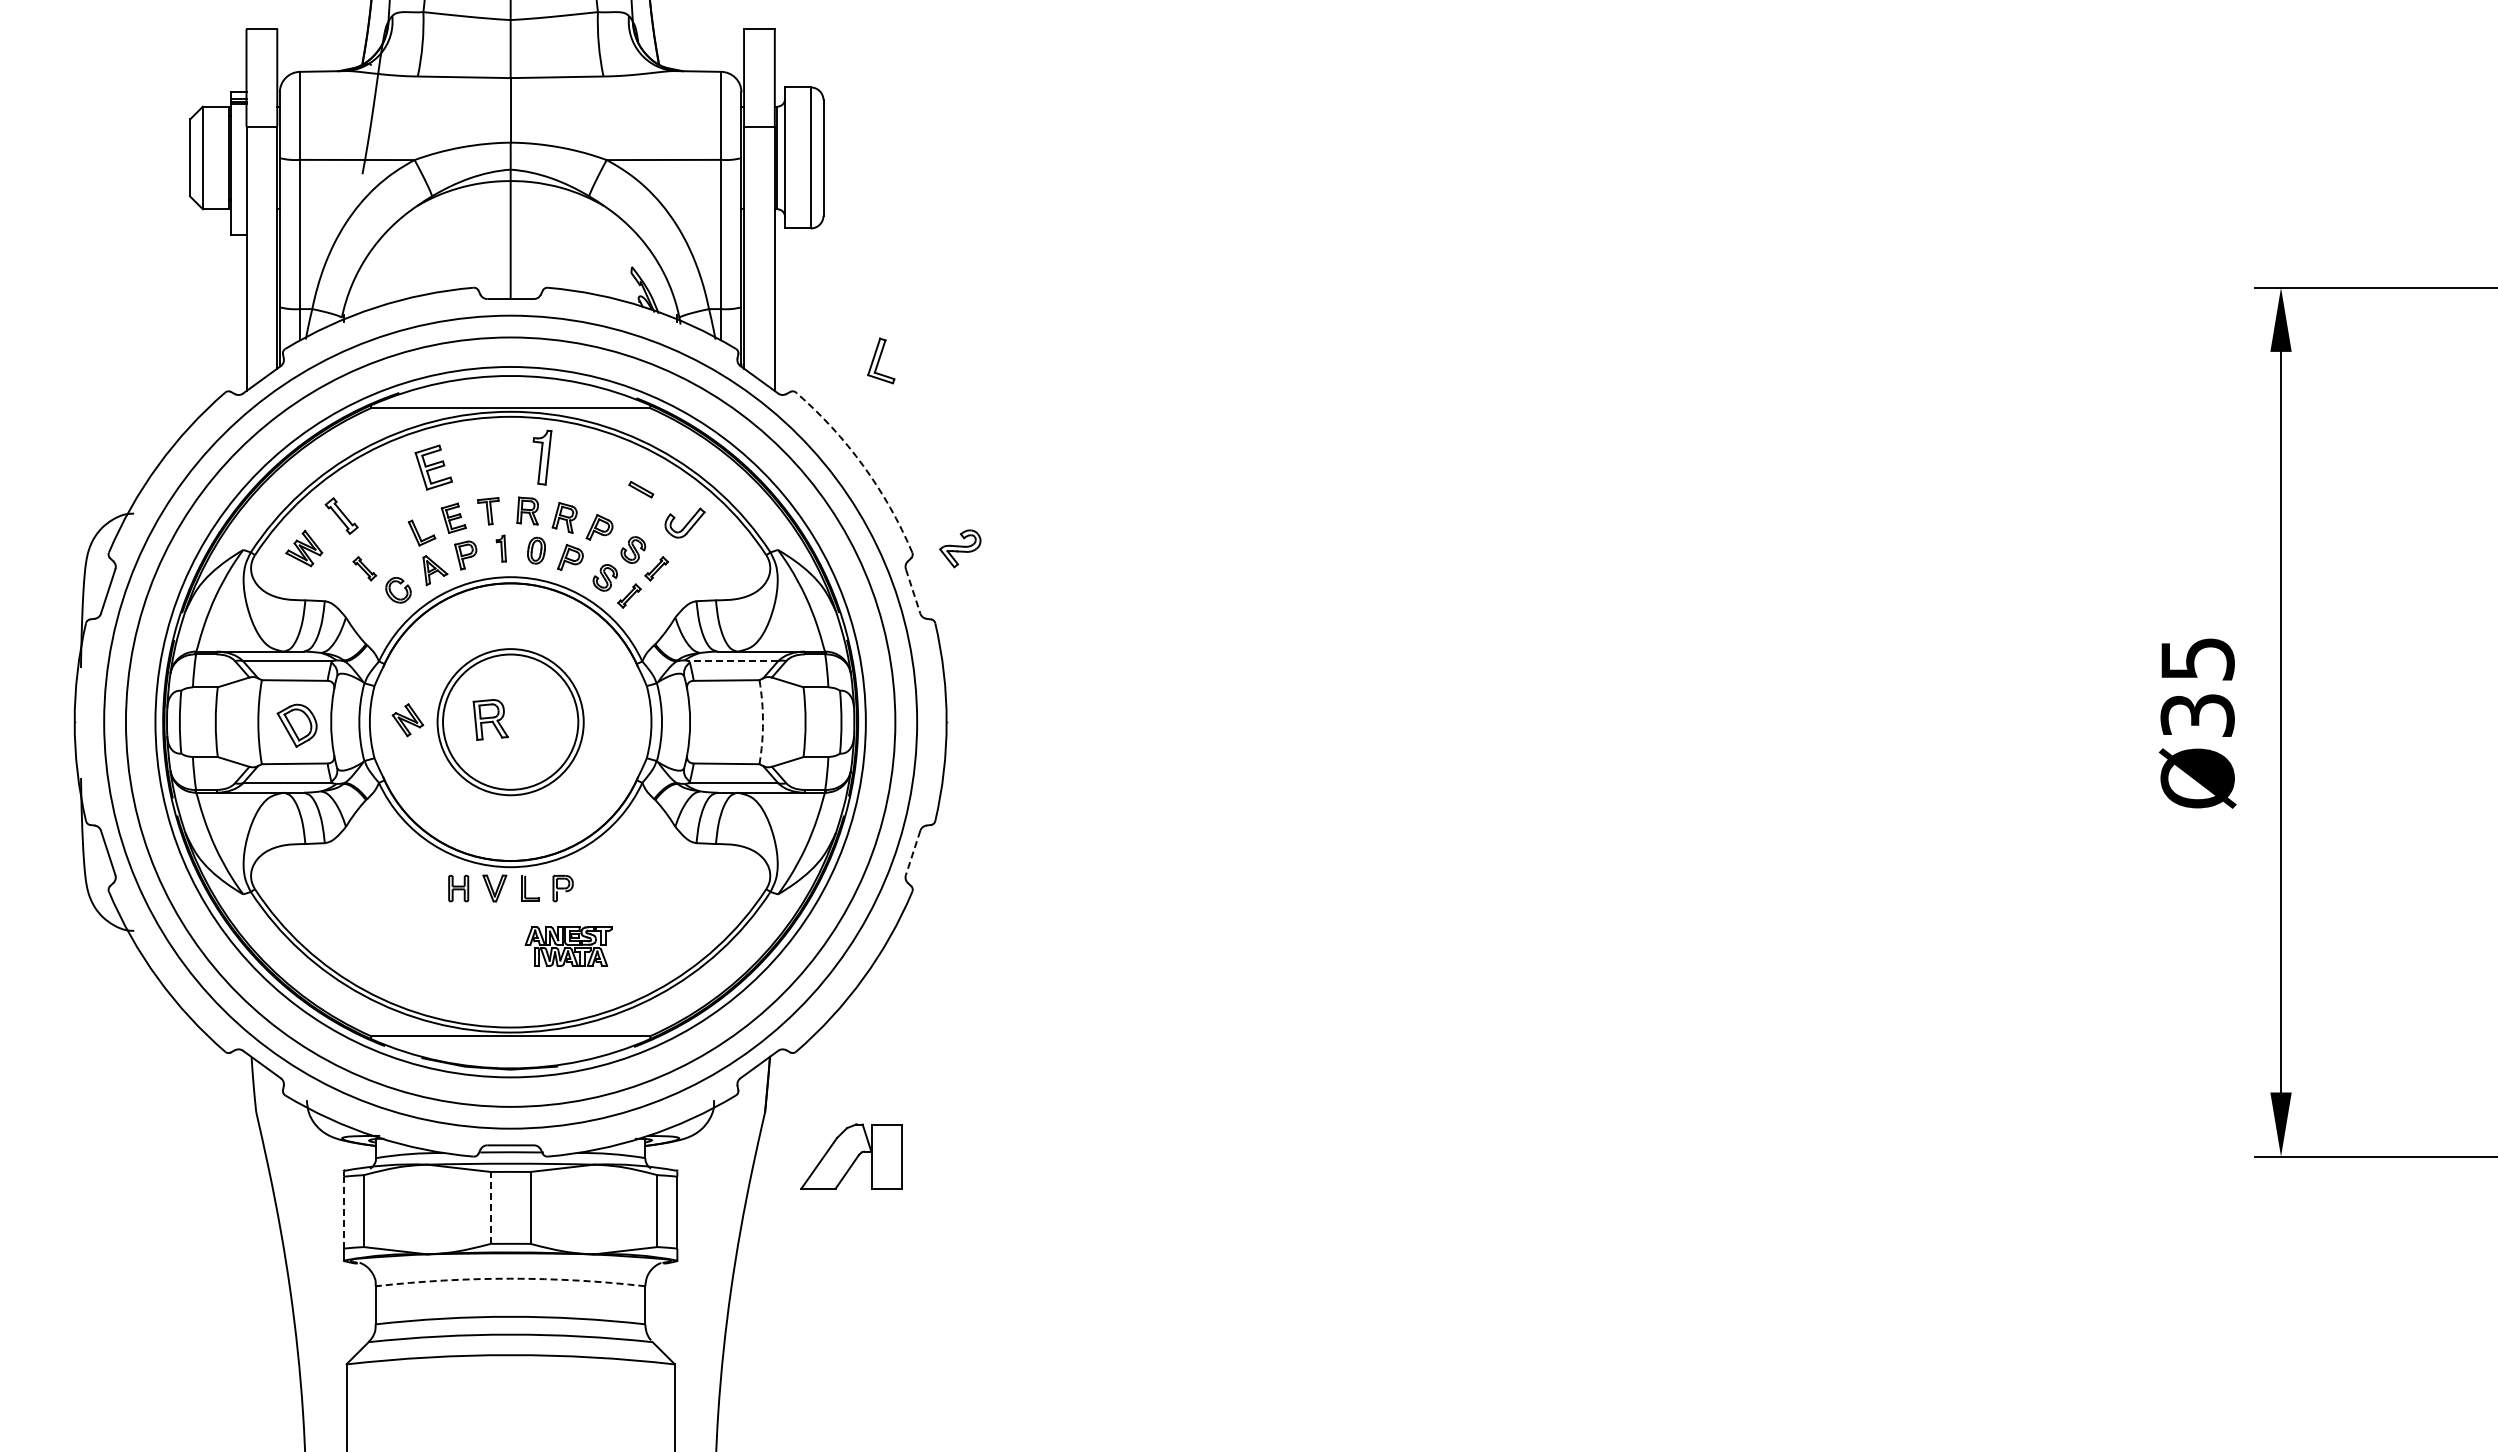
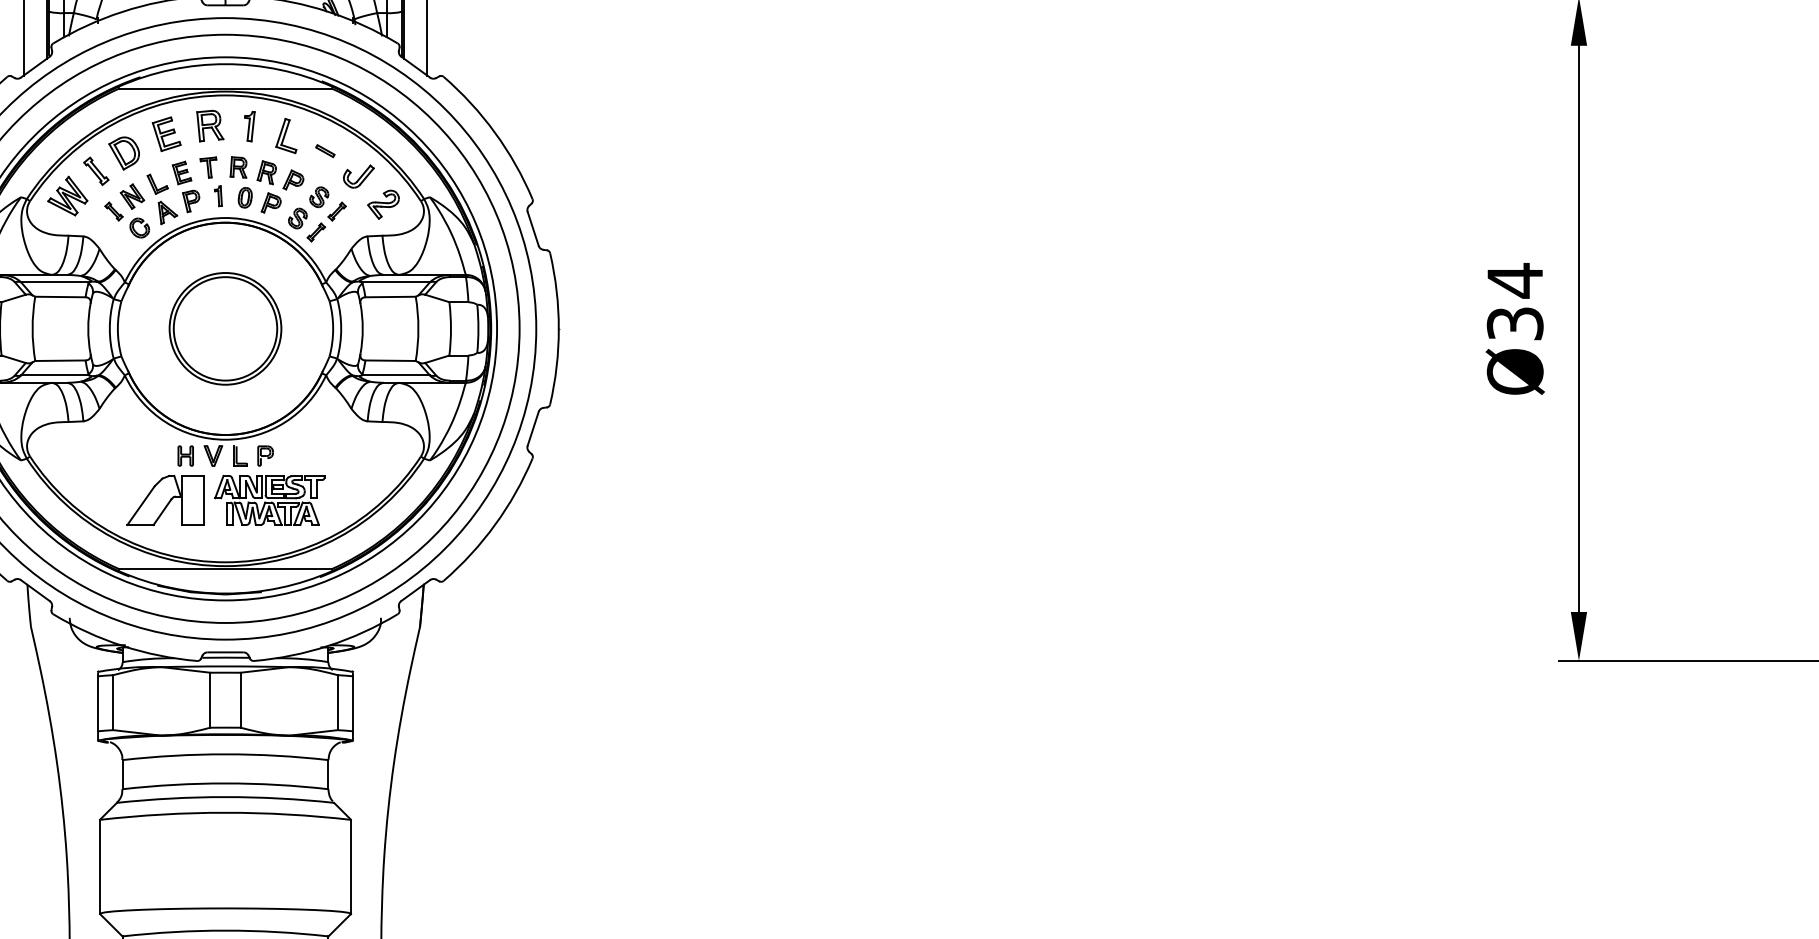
part: (881, 360) -> (286, 135), moved
part: (542, 457) -> (249, 126), size x0.71
arc: (863, 465) -> (495, 132), dashed -> solid
part: (303, 548) -> (67, 196), size x1.43
part: (960, 548) -> (383, 204), moved
line: (913, 591) -> (533, 228), dashed -> solid
text: (2197, 658) -> (1515, 280), Ø35 -> Ø34
line: (733, 661) -> (395, 282), dashed -> solid
part: (490, 719) -> (210, 125), moved
part: (407, 720) -> (132, 196), moved
arc: (763, 722) -> (418, 329), dashed -> solid
part: (296, 725) -> (123, 153), moved
line: (912, 853) -> (532, 429), dashed -> solid
part: (568, 946) -> (269, 500), size x1.67
part: (851, 1156) -> (165, 500), moved
line: (490, 1207) -> (210, 699), dashed -> solid
line: (343, 1212) -> (97, 703), dashed -> solid
arc: (510, 1278) -> (225, 754), dashed -> solid

